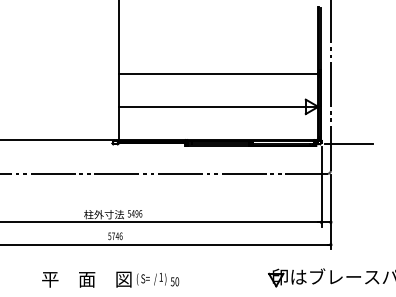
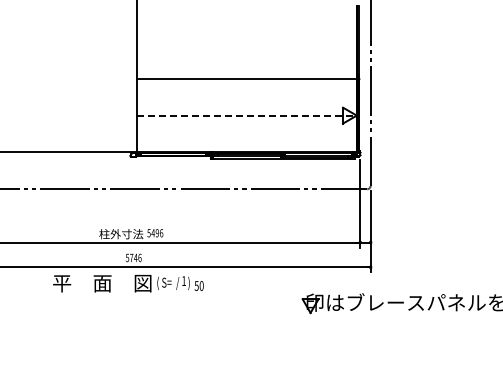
line: (217, 106) -> (246, 115), solid -> dashed
line: (348, 144) -> (389, 156), removed
text: (110, 279) -> (128, 283), moved

